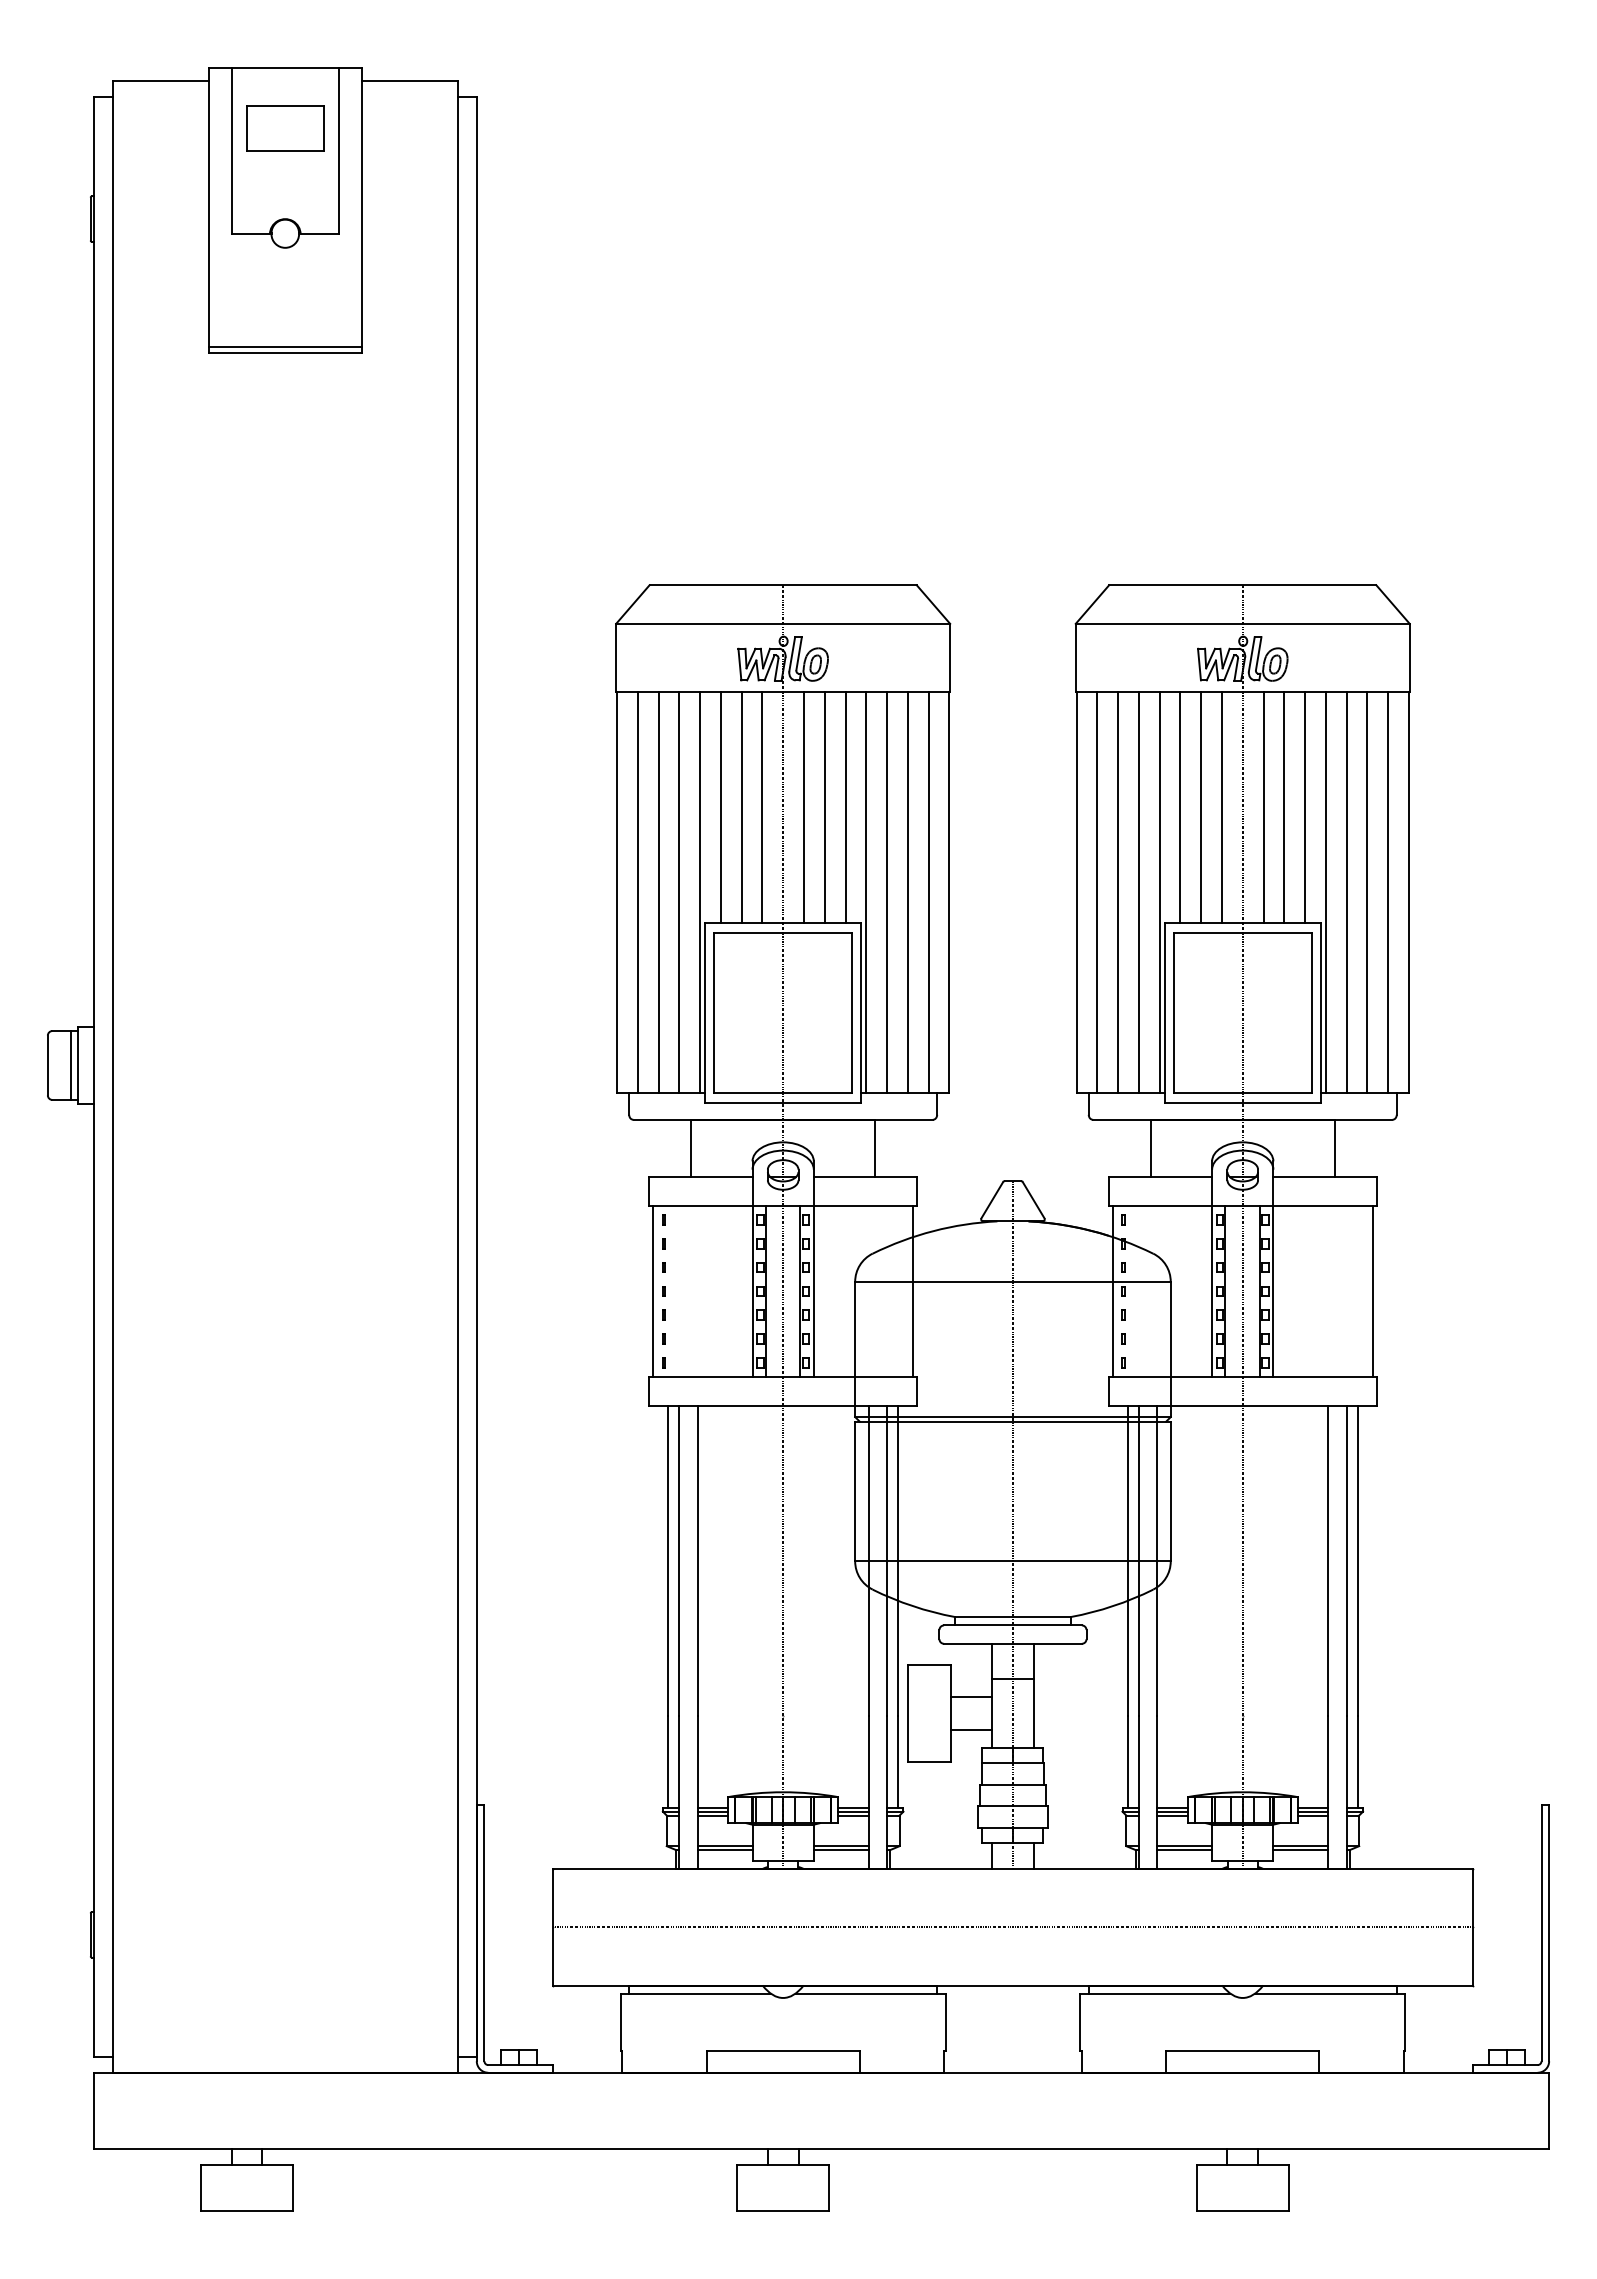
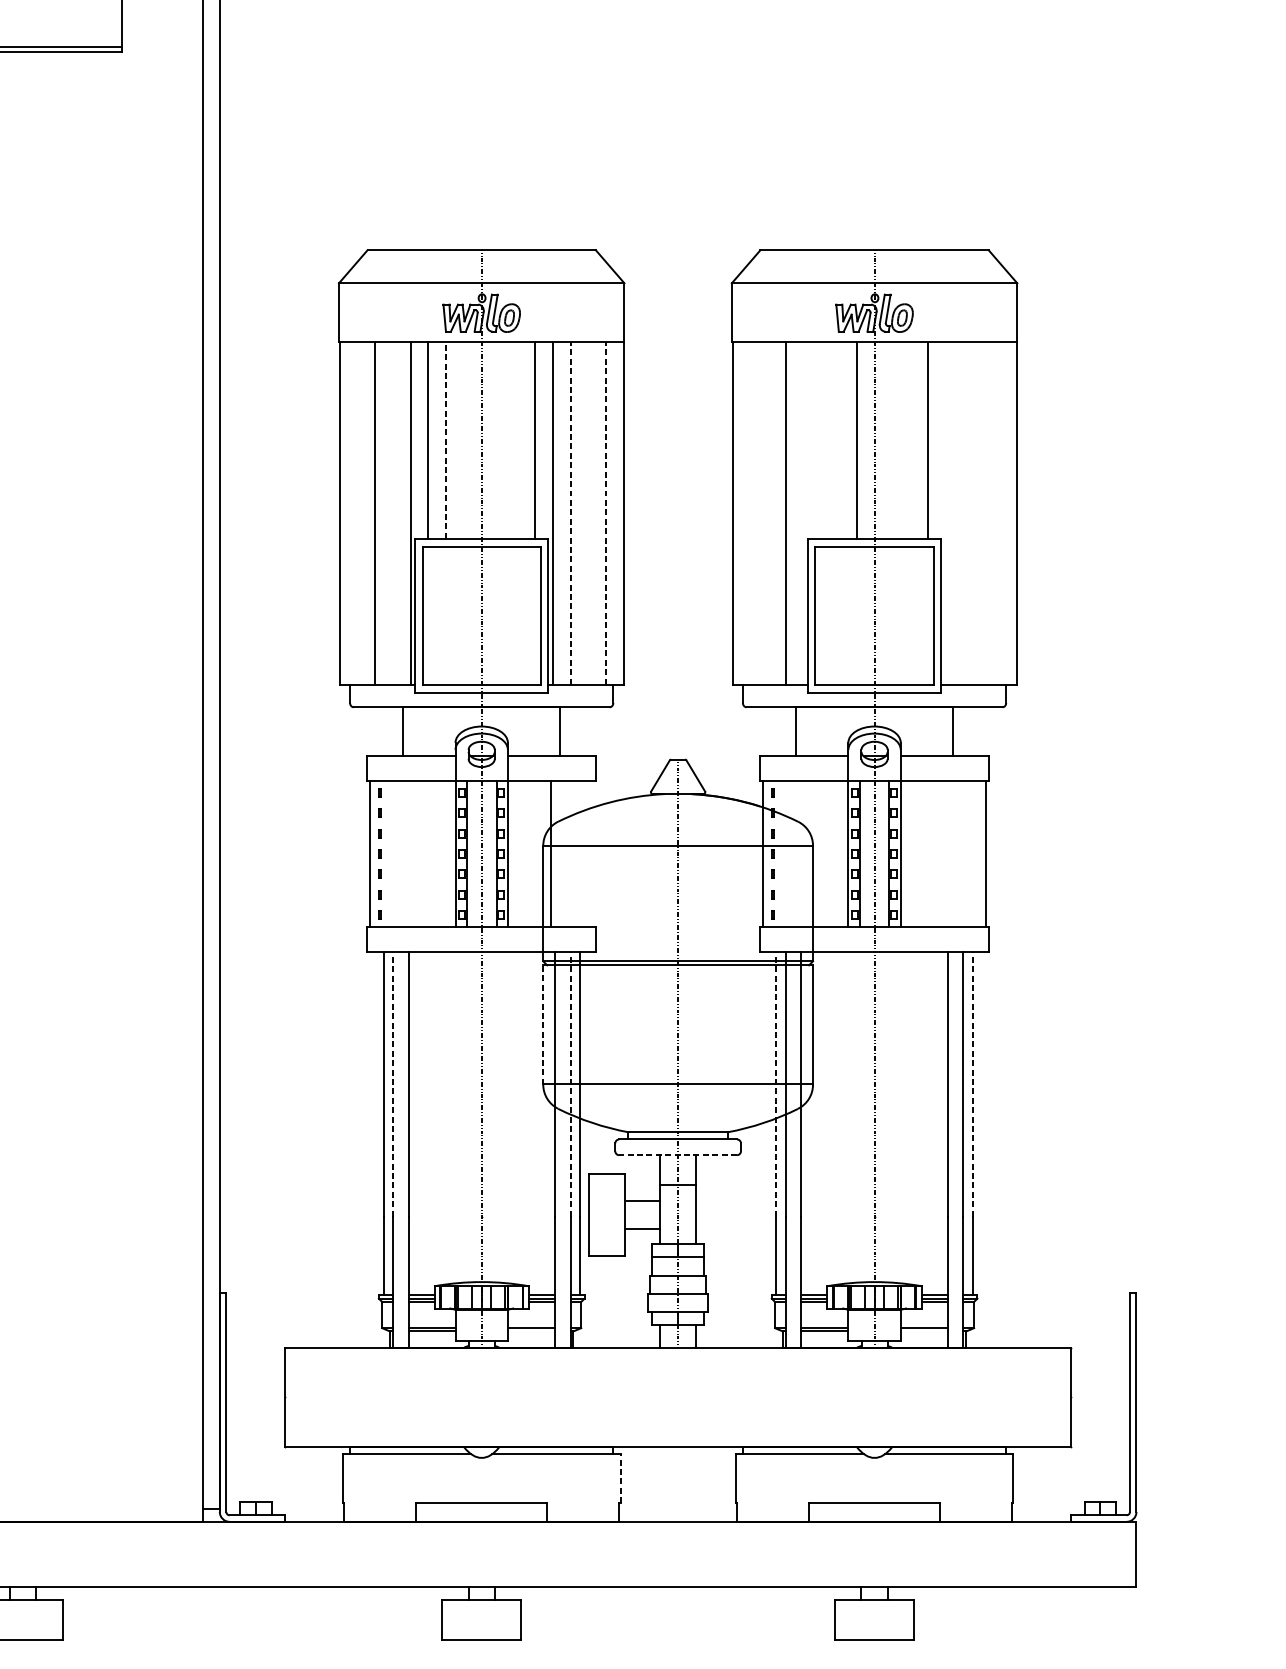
line: (741, 806) -> (446, 439), solid -> dashed
line: (762, 807) -> (464, 440), removed
line: (804, 807) -> (499, 440), removed
line: (824, 807) -> (517, 440), removed
line: (1180, 807) -> (821, 440), removed
line: (1201, 807) -> (839, 440), removed
line: (1263, 807) -> (892, 440), removed
line: (1284, 807) -> (910, 440), removed
line: (637, 892) -> (357, 512), removed
line: (679, 892) -> (393, 512), removed
line: (887, 892) -> (570, 512), solid -> dashed
line: (907, 892) -> (587, 512), removed
line: (928, 892) -> (605, 512), solid -> dashed
line: (1097, 892) -> (750, 512), removed
line: (1118, 892) -> (768, 512), removed
line: (1159, 892) -> (803, 512), removed
line: (1325, 892) -> (945, 512), removed
line: (1346, 892) -> (963, 512), removed
line: (1367, 892) -> (981, 512), removed
line: (1388, 892) -> (999, 512), removed
line: (913, 1291) -> (551, 854), moved
line: (855, 1491) -> (543, 1024), solid -> dashed
line: (679, 1560) -> (393, 1083), solid -> dashed
line: (887, 1560) -> (570, 1083), solid -> dashed
line: (1127, 1560) -> (776, 1083), solid -> dashed
line: (1357, 1560) -> (972, 1083), solid -> dashed
line: (1012, 1643) -> (677, 1154), solid -> dashed
line: (840, 1850) -> (530, 1331), removed
line: (1300, 1850) -> (923, 1331), removed
line: (1012, 1927) -> (677, 1397), removed
line: (945, 2022) -> (620, 1478), solid -> dashed

